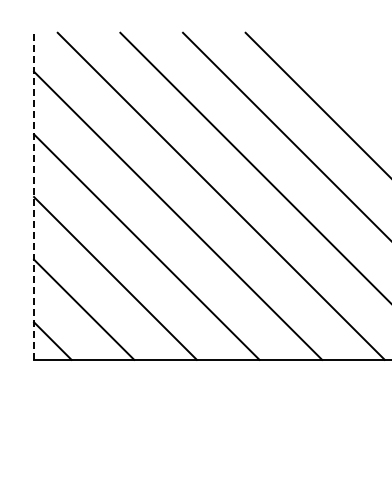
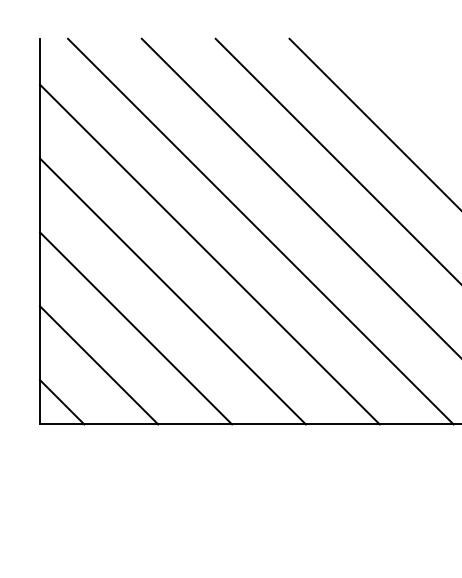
line: (34, 196) -> (40, 231), dashed -> solid

